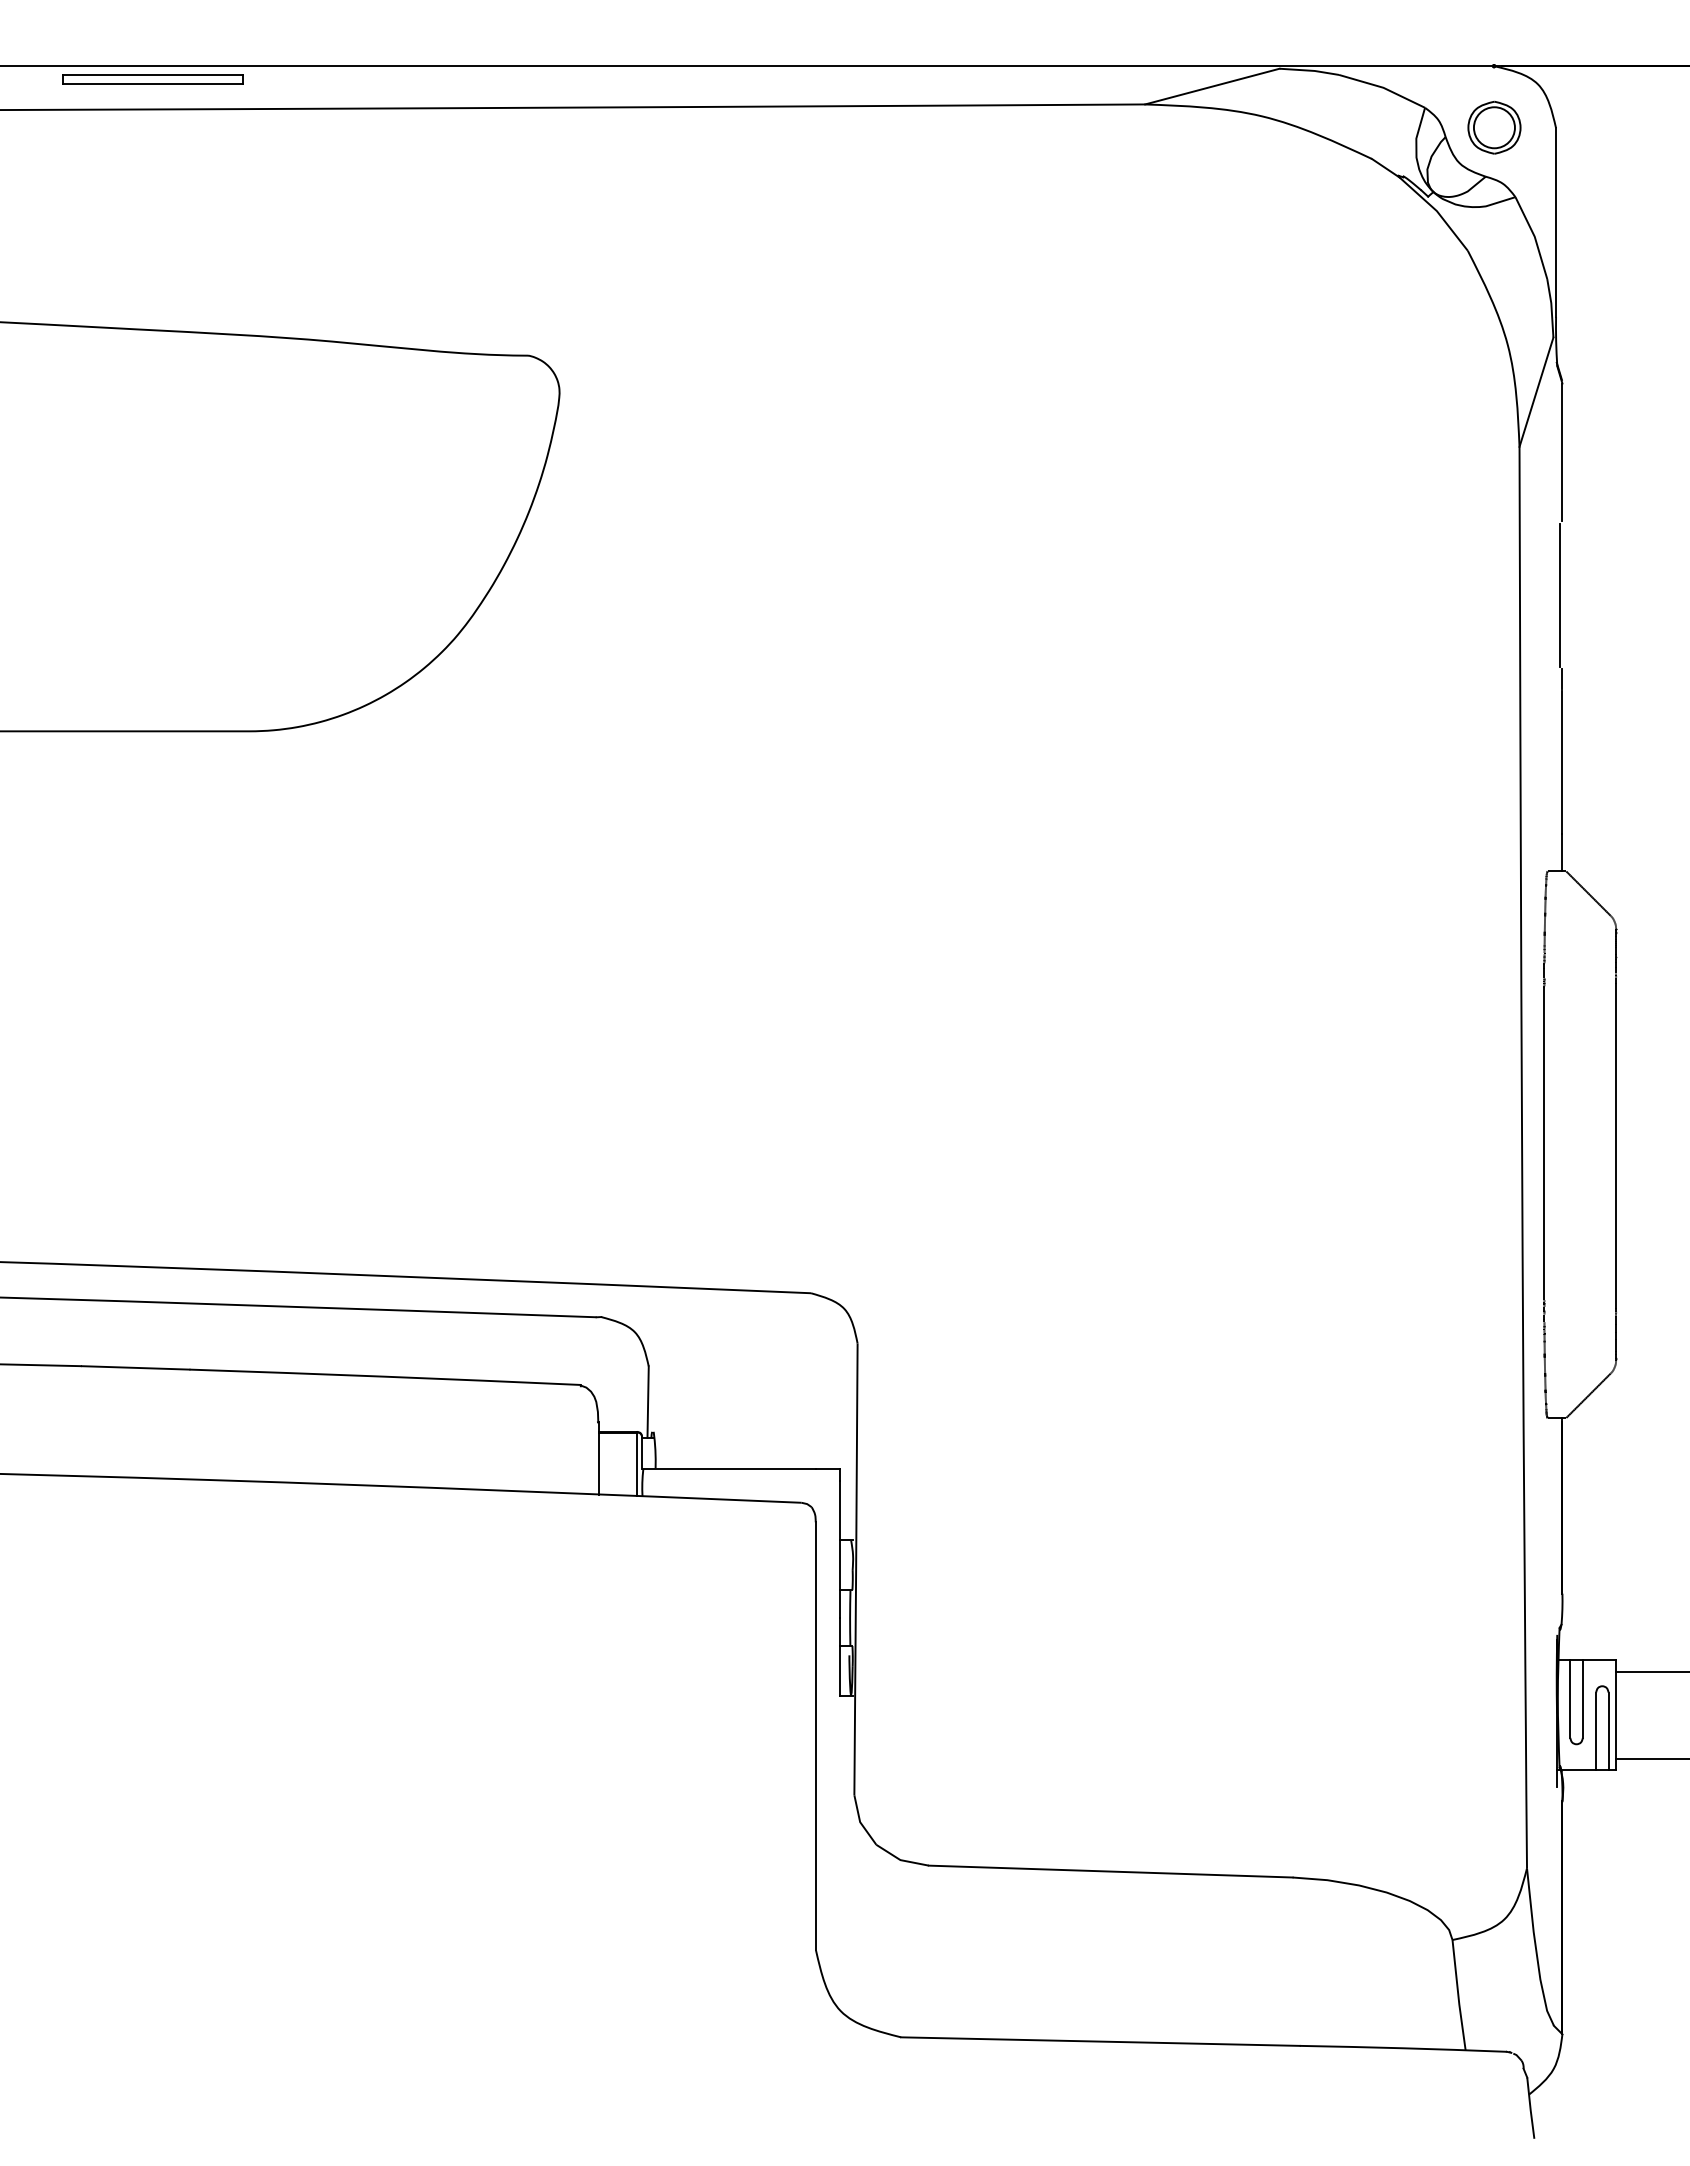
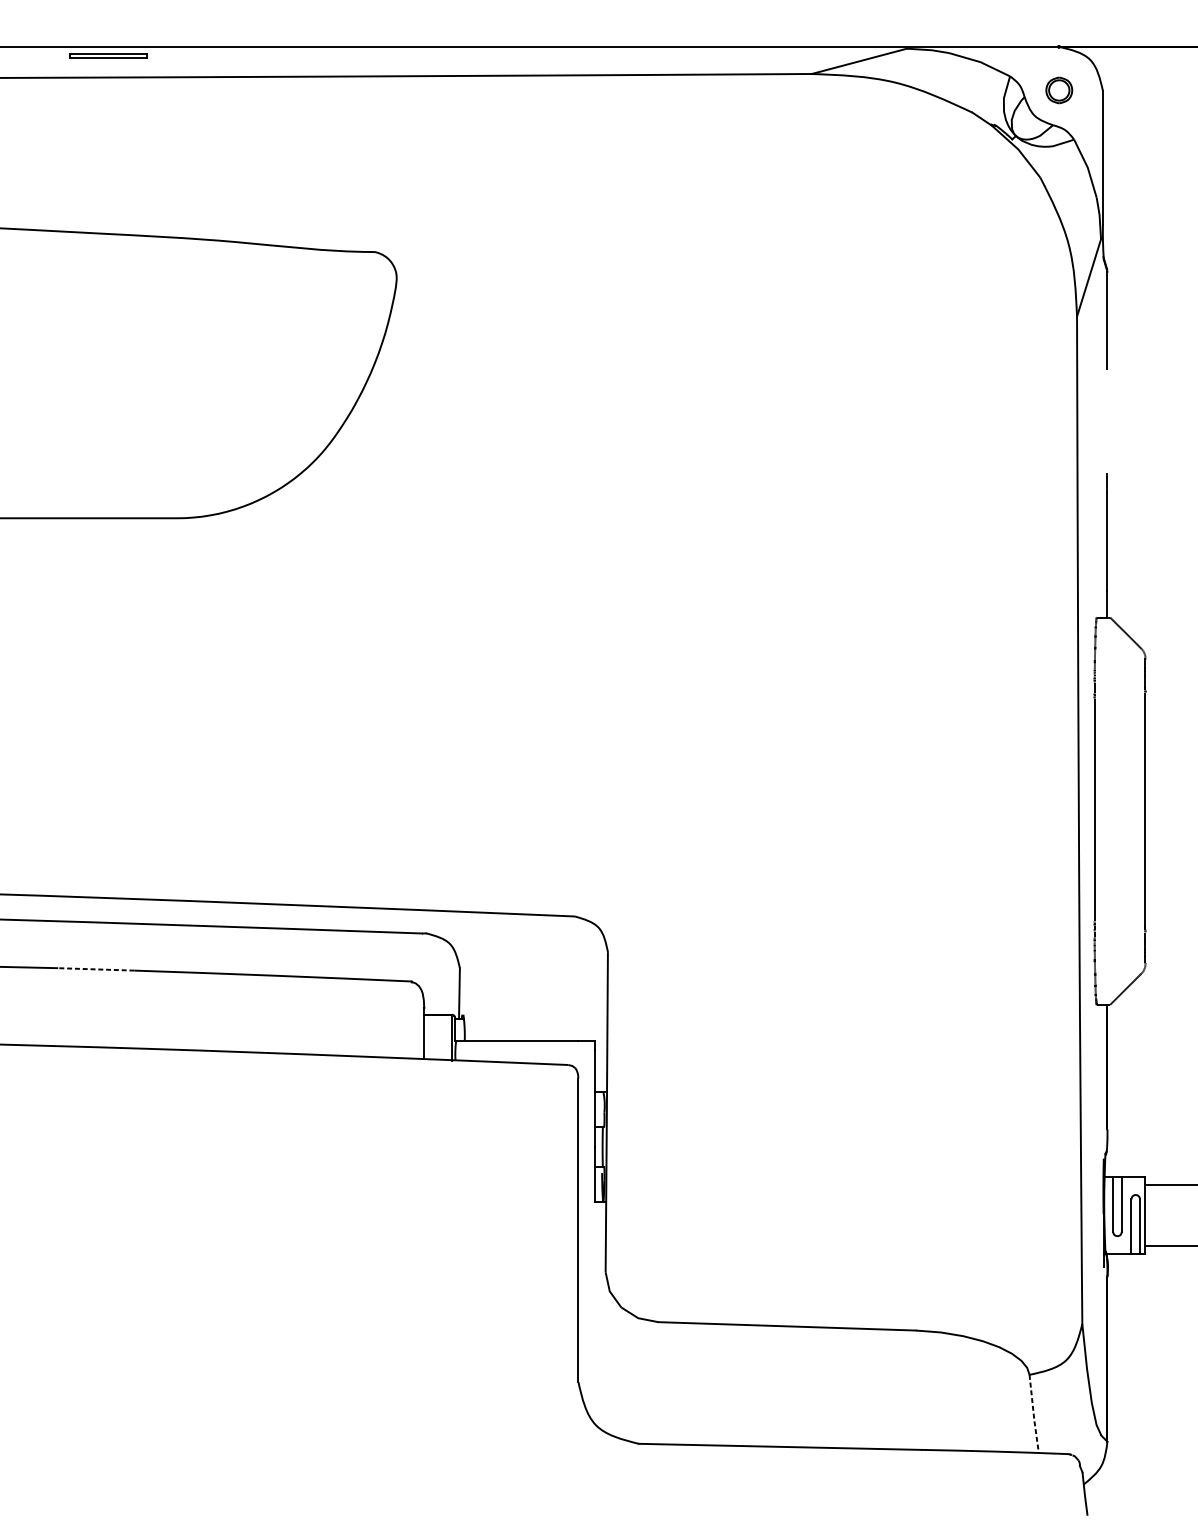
part: (152, 79) -> (108, 56), size x0.6
part: (1494, 127) -> (1059, 90), size x0.7
line: (1560, 594) -> (1106, 421), removed
line: (135, 1367) -> (96, 969), solid -> dashed
line: (1458, 1995) -> (1033, 1414), solid -> dashed

